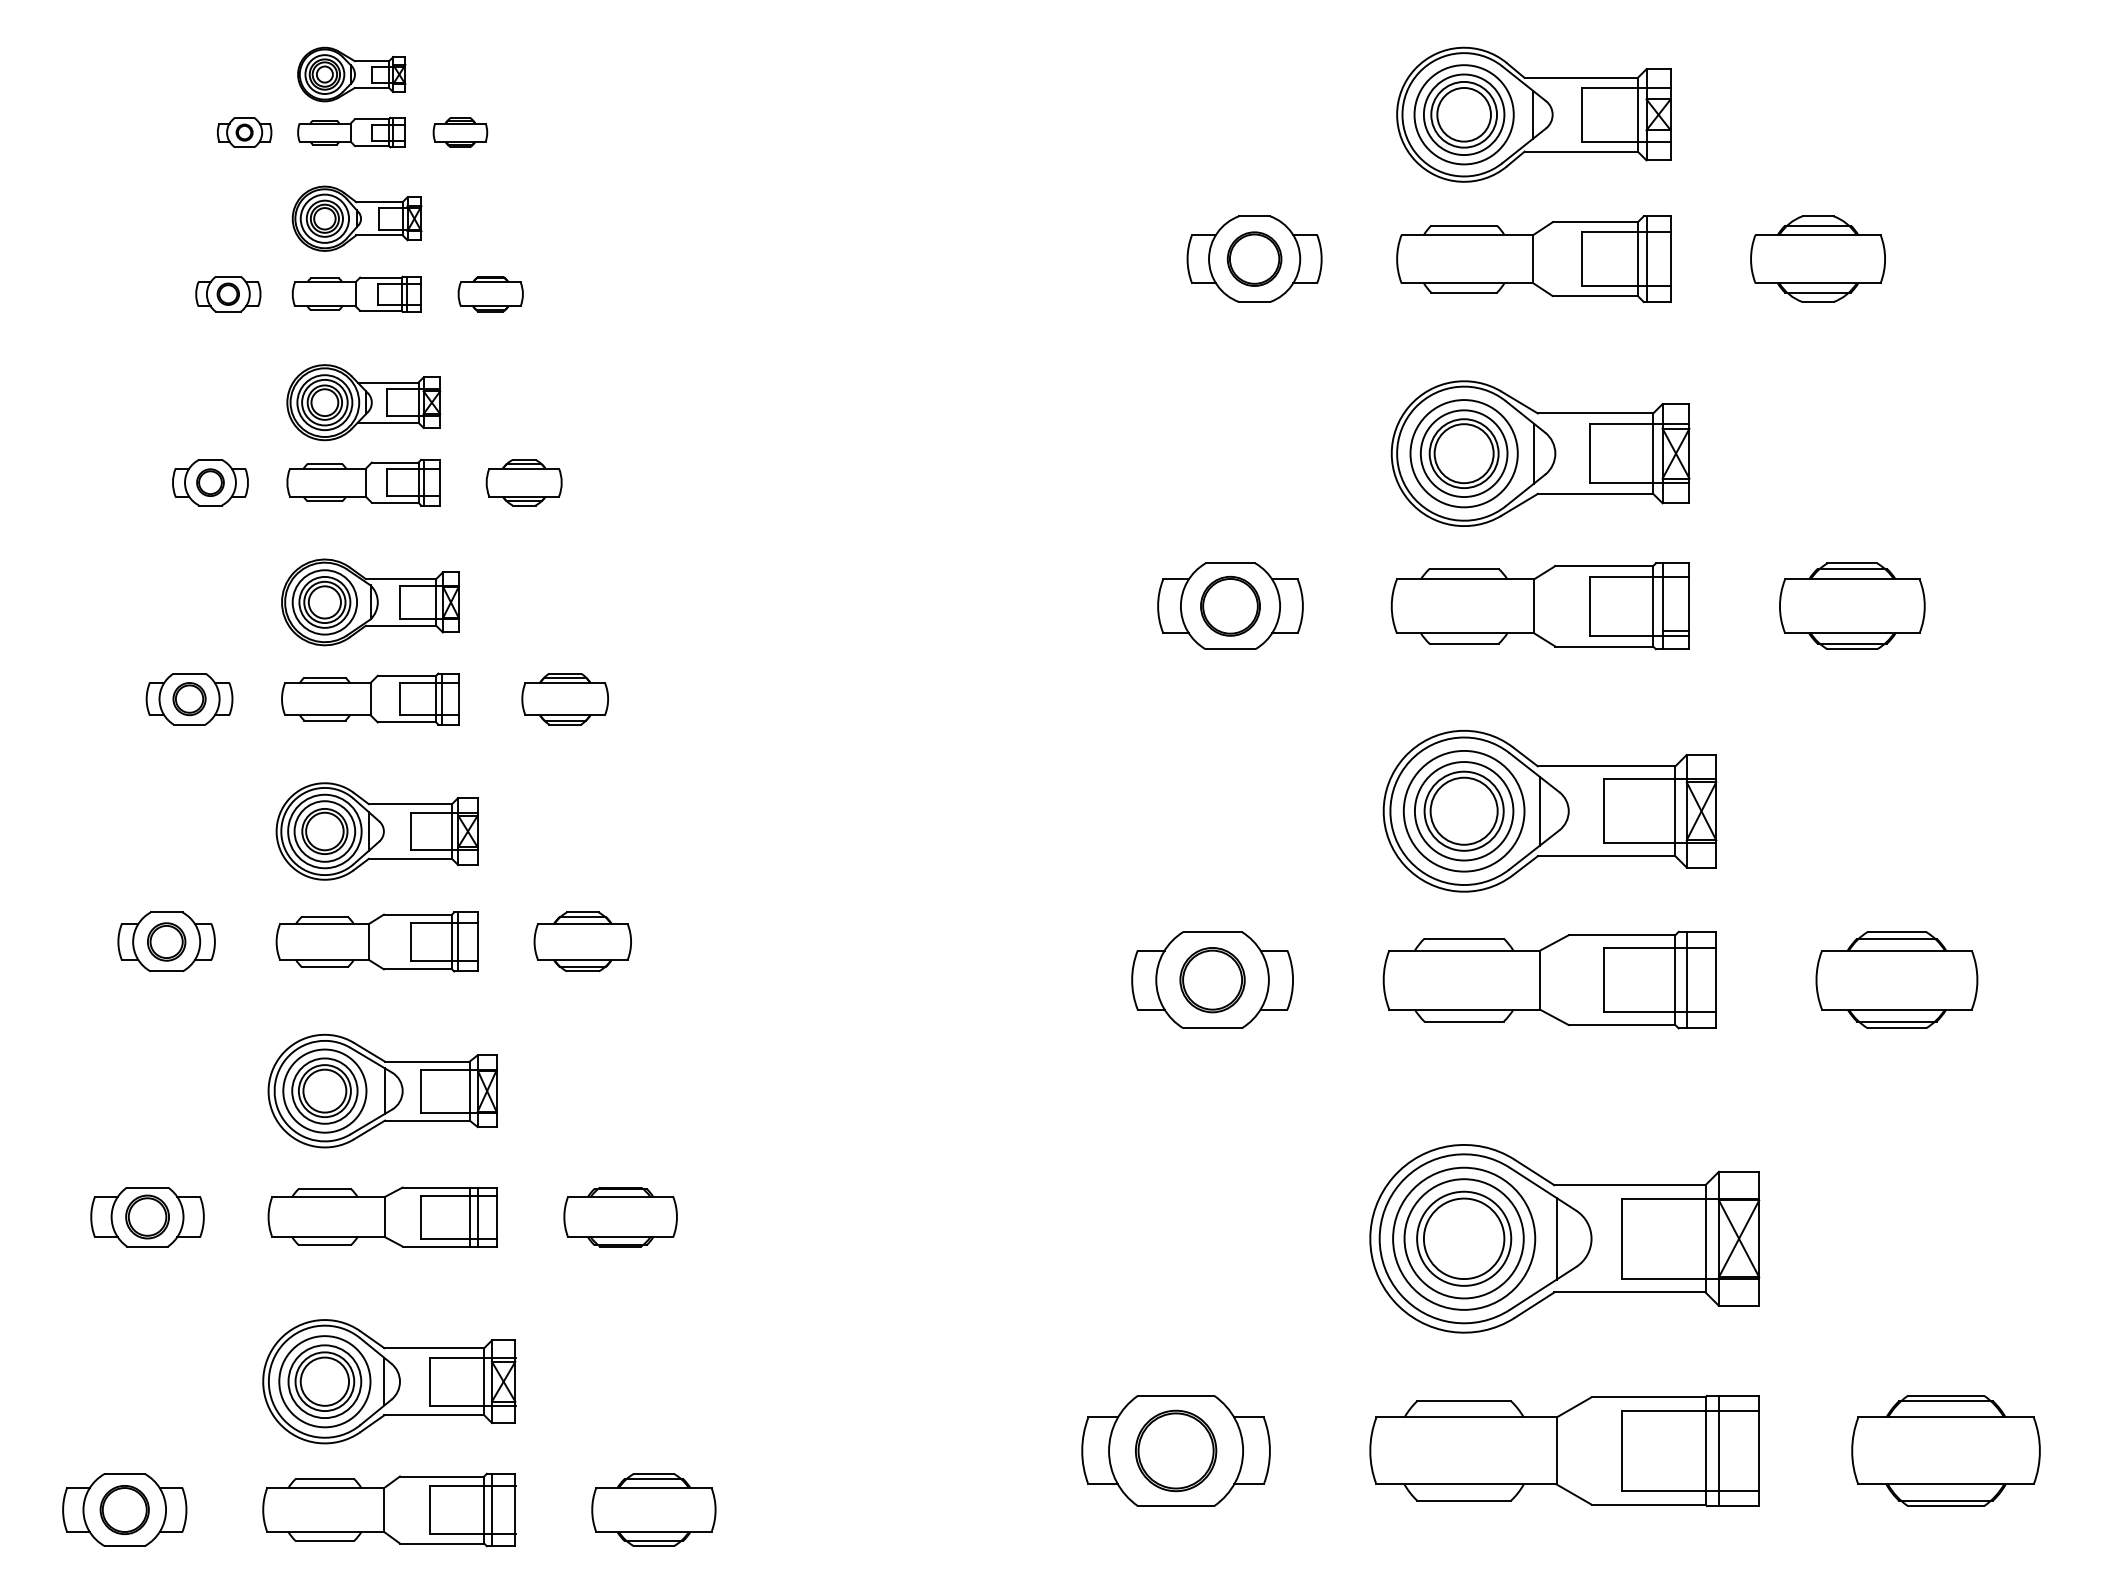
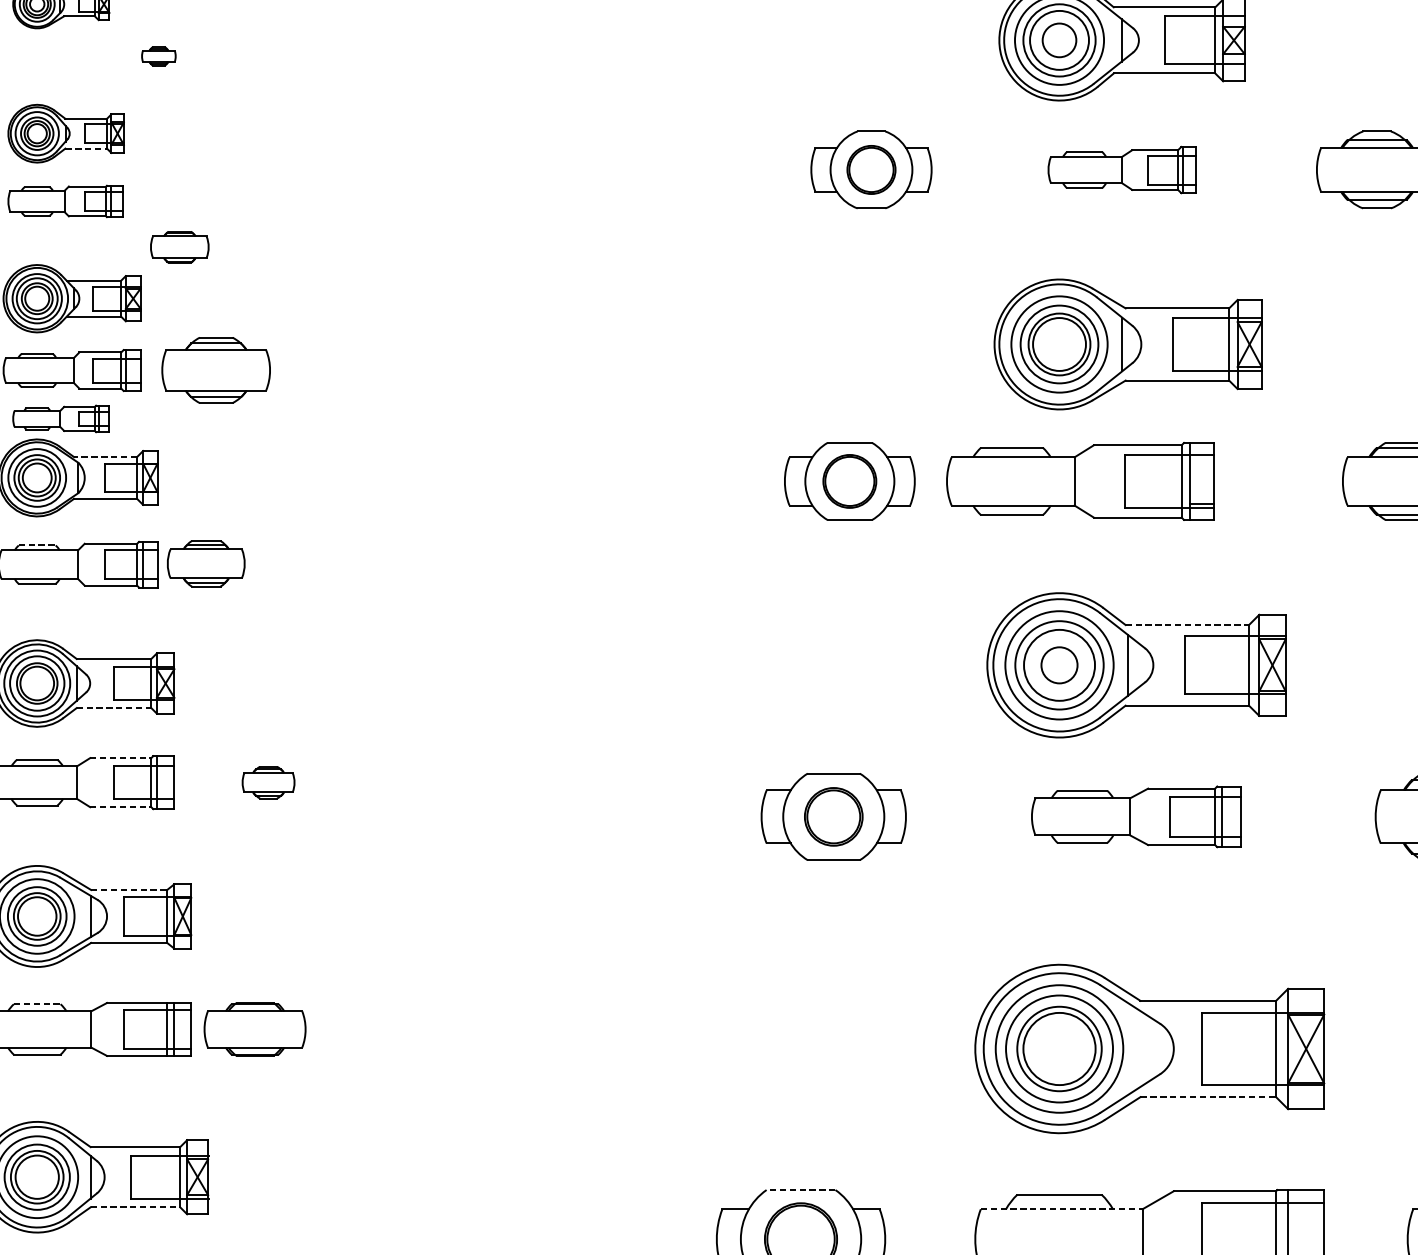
circle: (1463, 114) -> (1058, 40), size x0.7
part: (351, 132) -> (61, 418), moved
part: (460, 132) -> (158, 56), size x0.7
line: (379, 235) -> (86, 148), solid -> dashed
part: (1533, 259) -> (1121, 170), size x0.6
part: (490, 294) -> (179, 247), moved
part: (523, 482) -> (215, 370), size x1.6
line: (400, 579) -> (105, 457), solid -> dashed
part: (1539, 606) -> (1079, 481), moved
line: (324, 677) -> (36, 545), solid -> dashed
part: (564, 699) -> (205, 564), moved
line: (1606, 766) -> (1187, 625), solid -> dashed
circle: (1463, 810) -> (1058, 664), size x0.6
line: (410, 858) -> (114, 707), solid -> dashed
line: (418, 914) -> (121, 757), solid -> dashed
part: (582, 941) -> (268, 782), size x0.6
line: (418, 969) -> (121, 807), solid -> dashed
part: (1549, 979) -> (1136, 816), size x0.7
line: (427, 1061) -> (129, 889), solid -> dashed
line: (325, 1188) -> (37, 1003), solid -> dashed
part: (620, 1217) -> (254, 1029), moved
line: (1556, 1238) -> (1142, 1048), removed
line: (1629, 1292) -> (1207, 1097), solid -> dashed
line: (1175, 1395) -> (800, 1189), solid -> dashed
line: (434, 1415) -> (135, 1207), solid -> dashed
line: (1467, 1417) -> (1062, 1209), solid -> dashed

